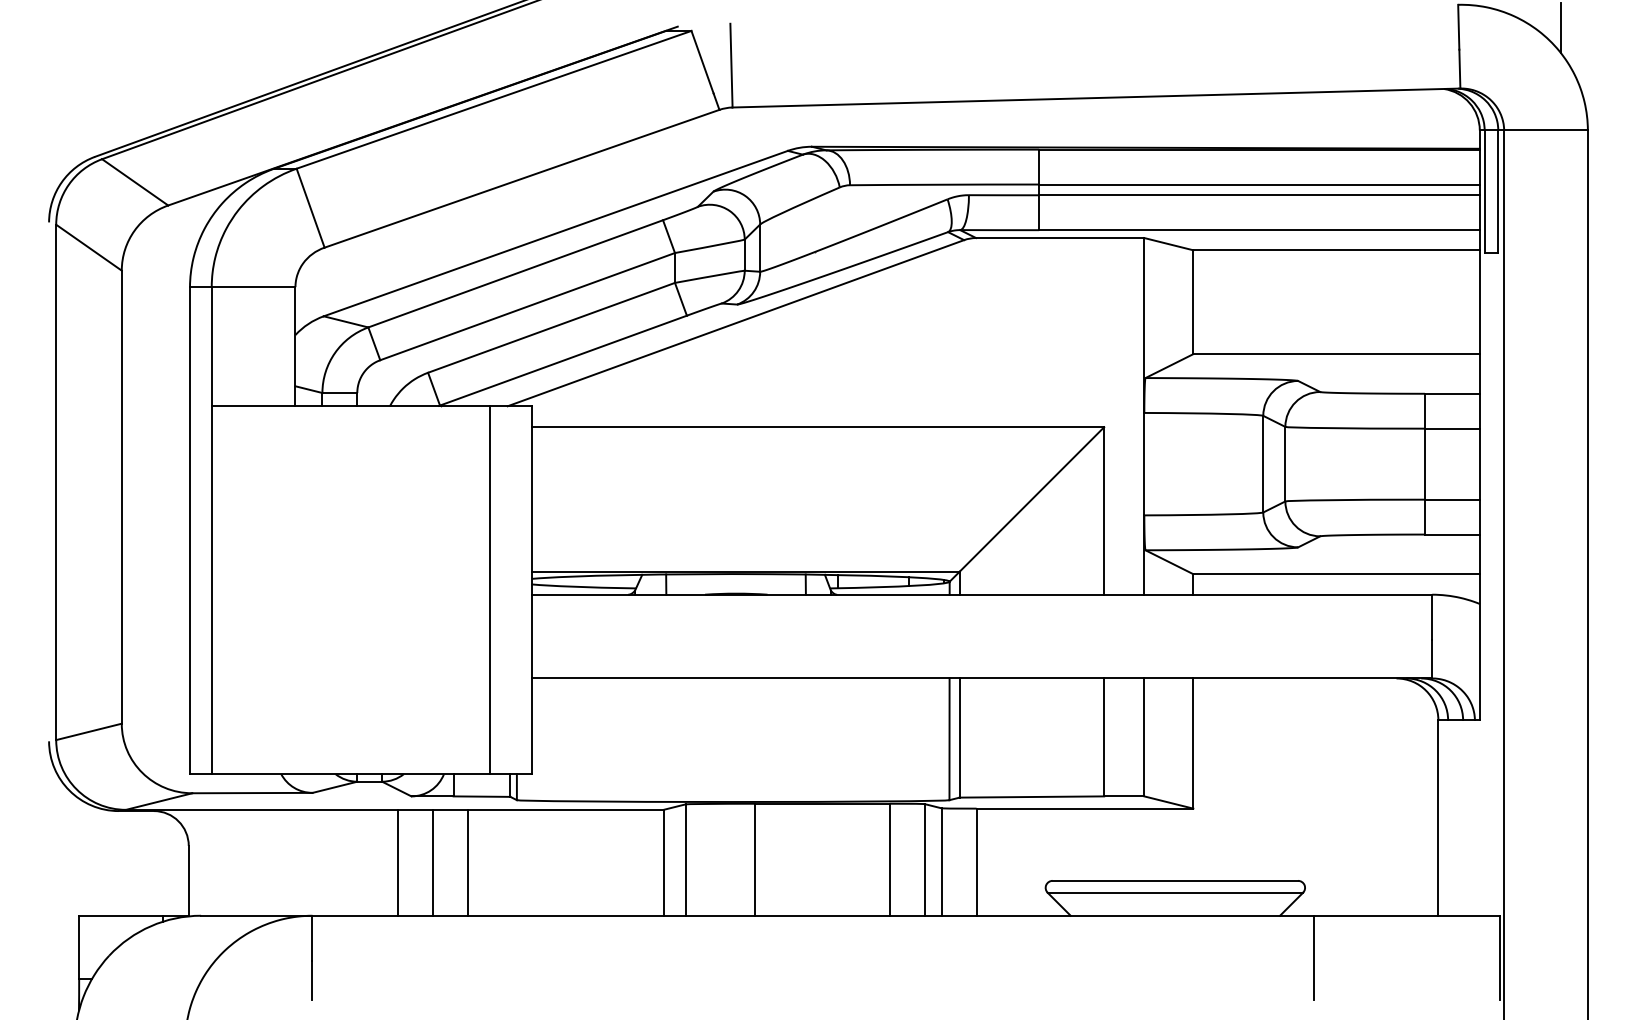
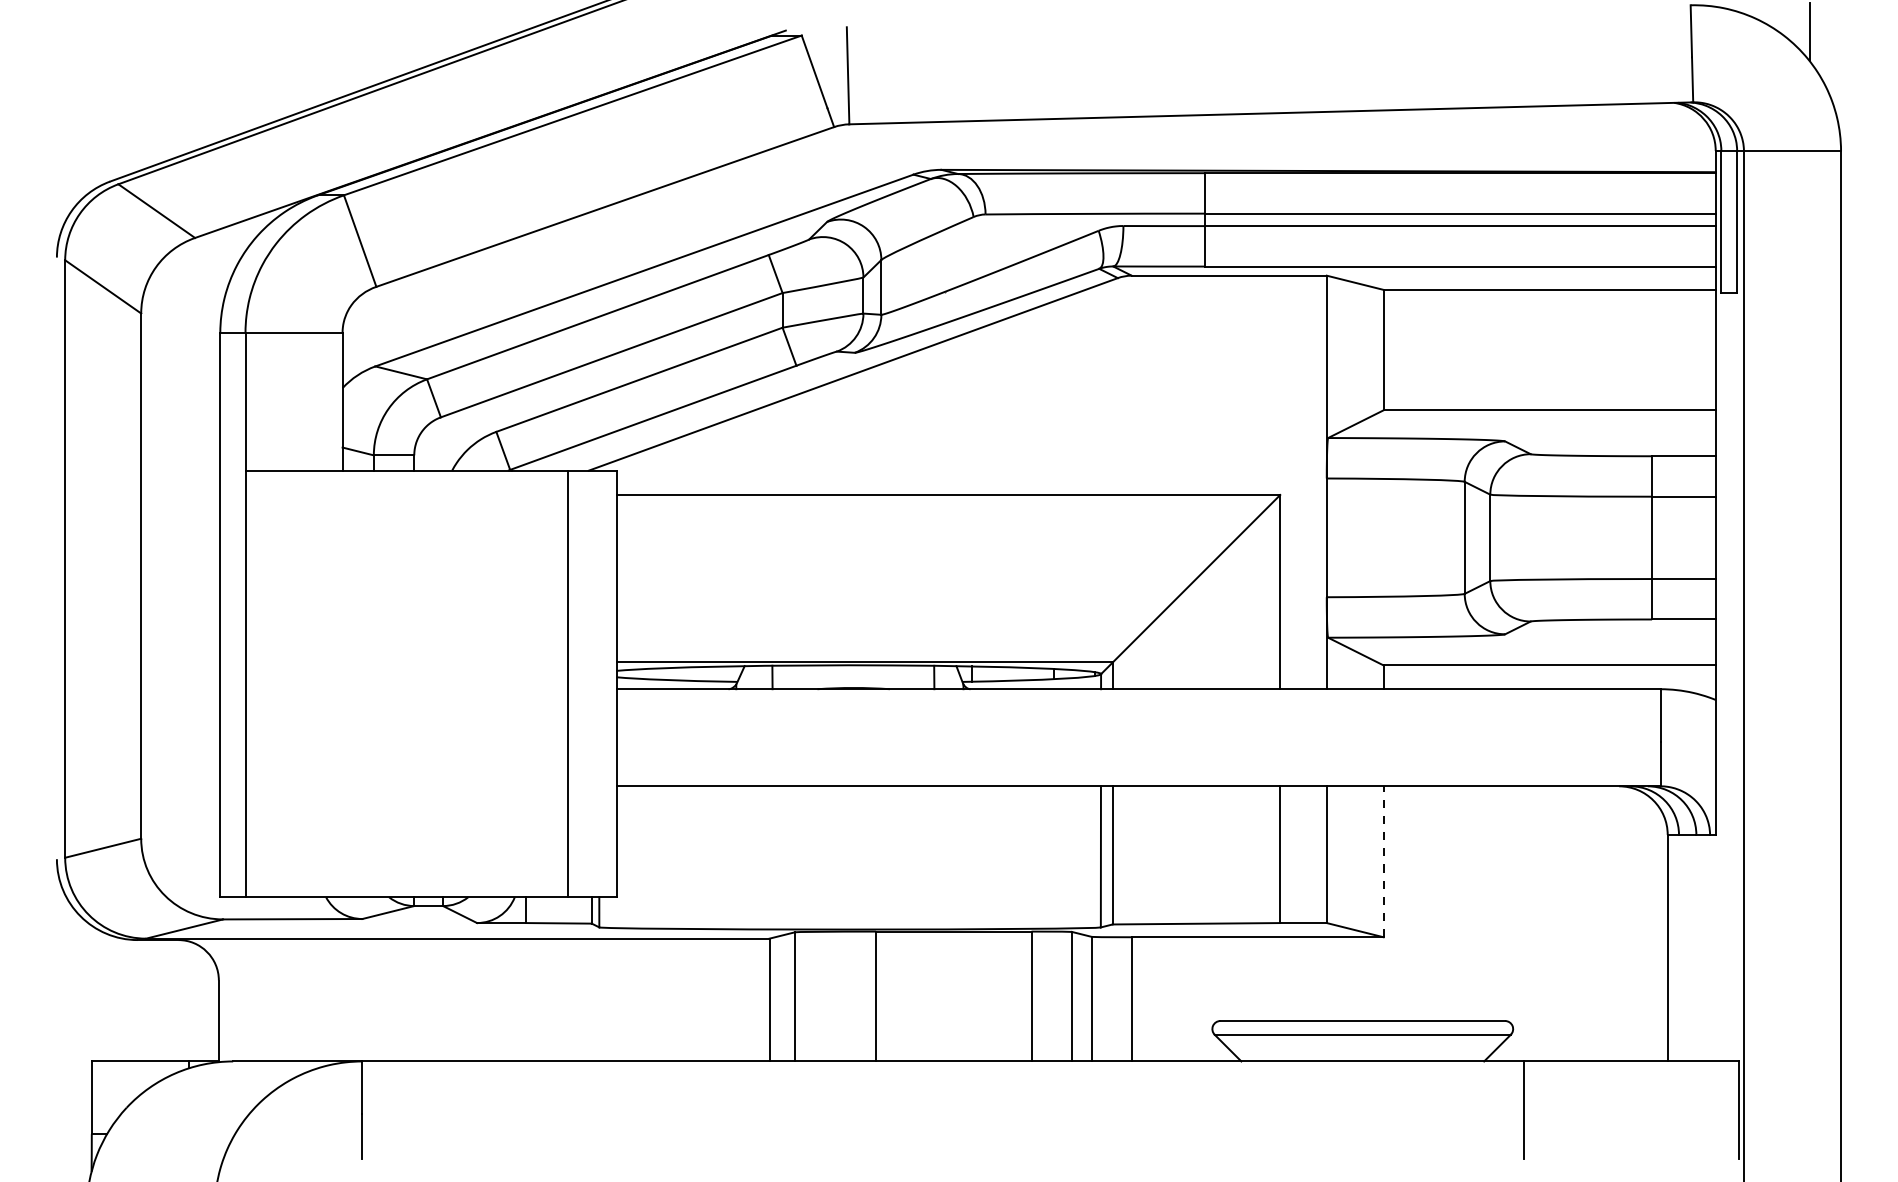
line: (1193, 743) -> (1383, 861), solid -> dashed
line: (398, 862) -> (461, 999), removed
line: (432, 862) -> (501, 999), removed
line: (467, 862) -> (542, 999), removed

